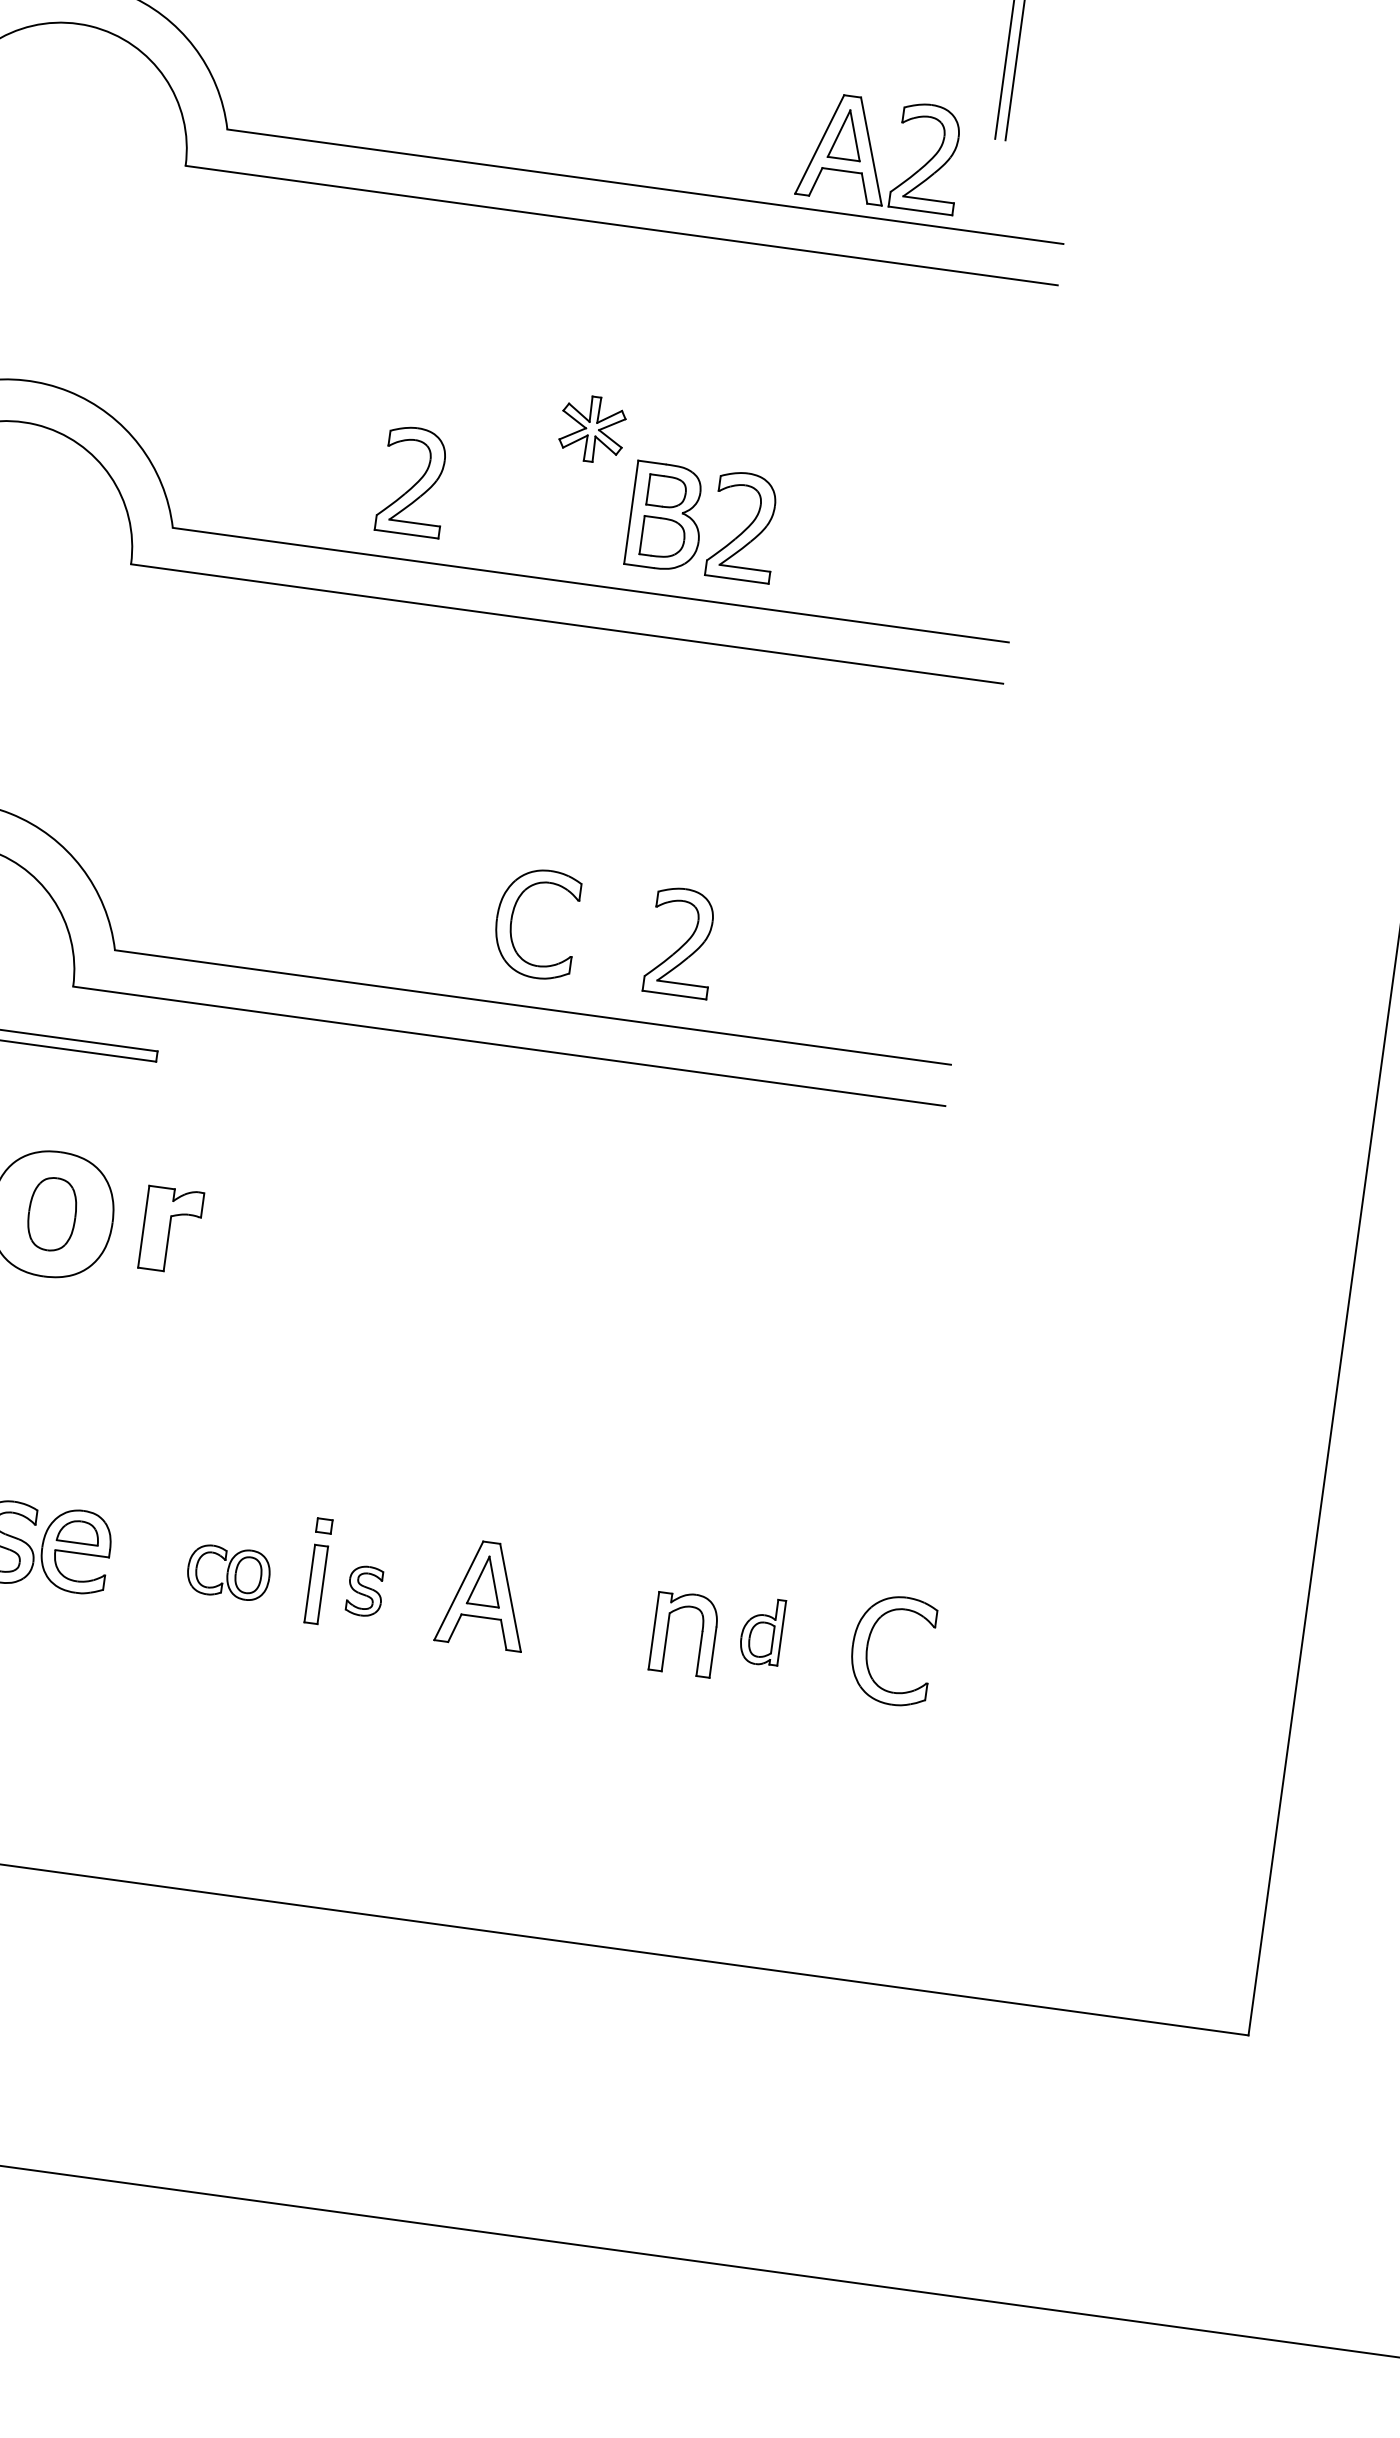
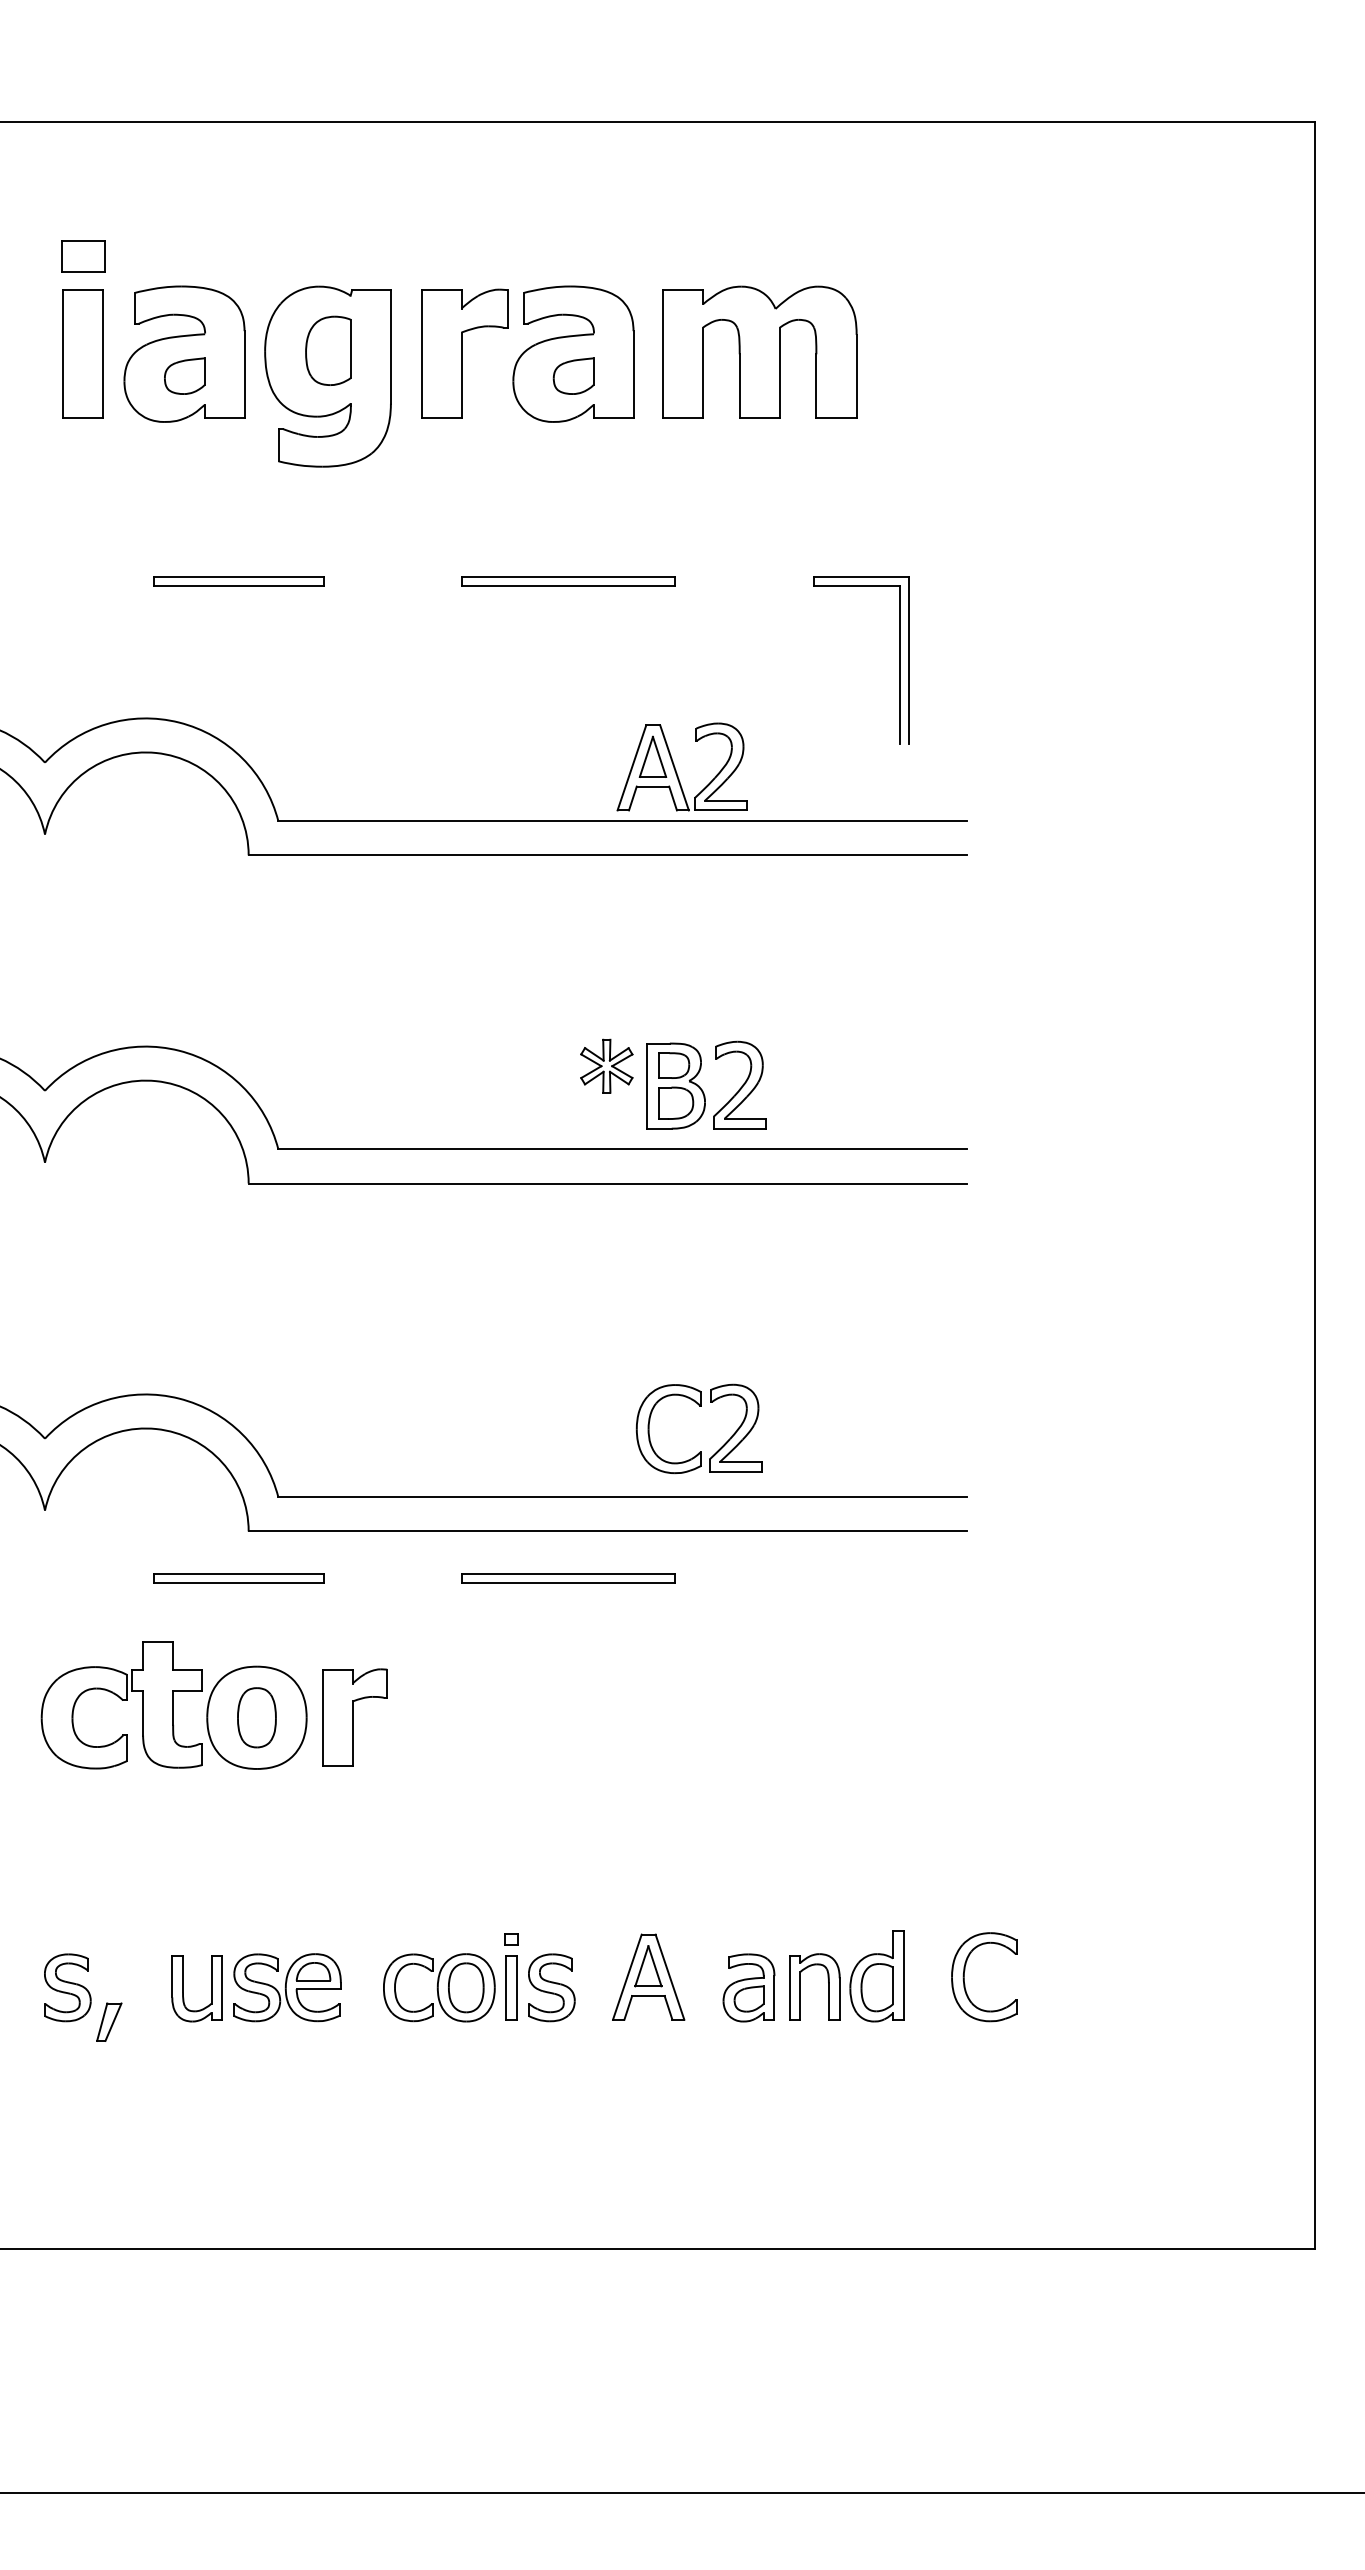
part: (872, 151) -> (675, 767), moved
part: (592, 428) -> (606, 1065), moved
part: (413, 480) -> (467, 1084), removed
part: (512, 920) -> (649, 1429), moved
part: (453, 1096) -> (568, 1578), added
part: (170, 1230) -> (354, 1717), size x1.43
part: (229, 1572) -> (439, 1987), size x1.67
part: (365, 1590) -> (551, 1987), size x1.67
part: (604, 1623) -> (748, 1987), added
part: (761, 1631) -> (876, 1976), size x1.67

